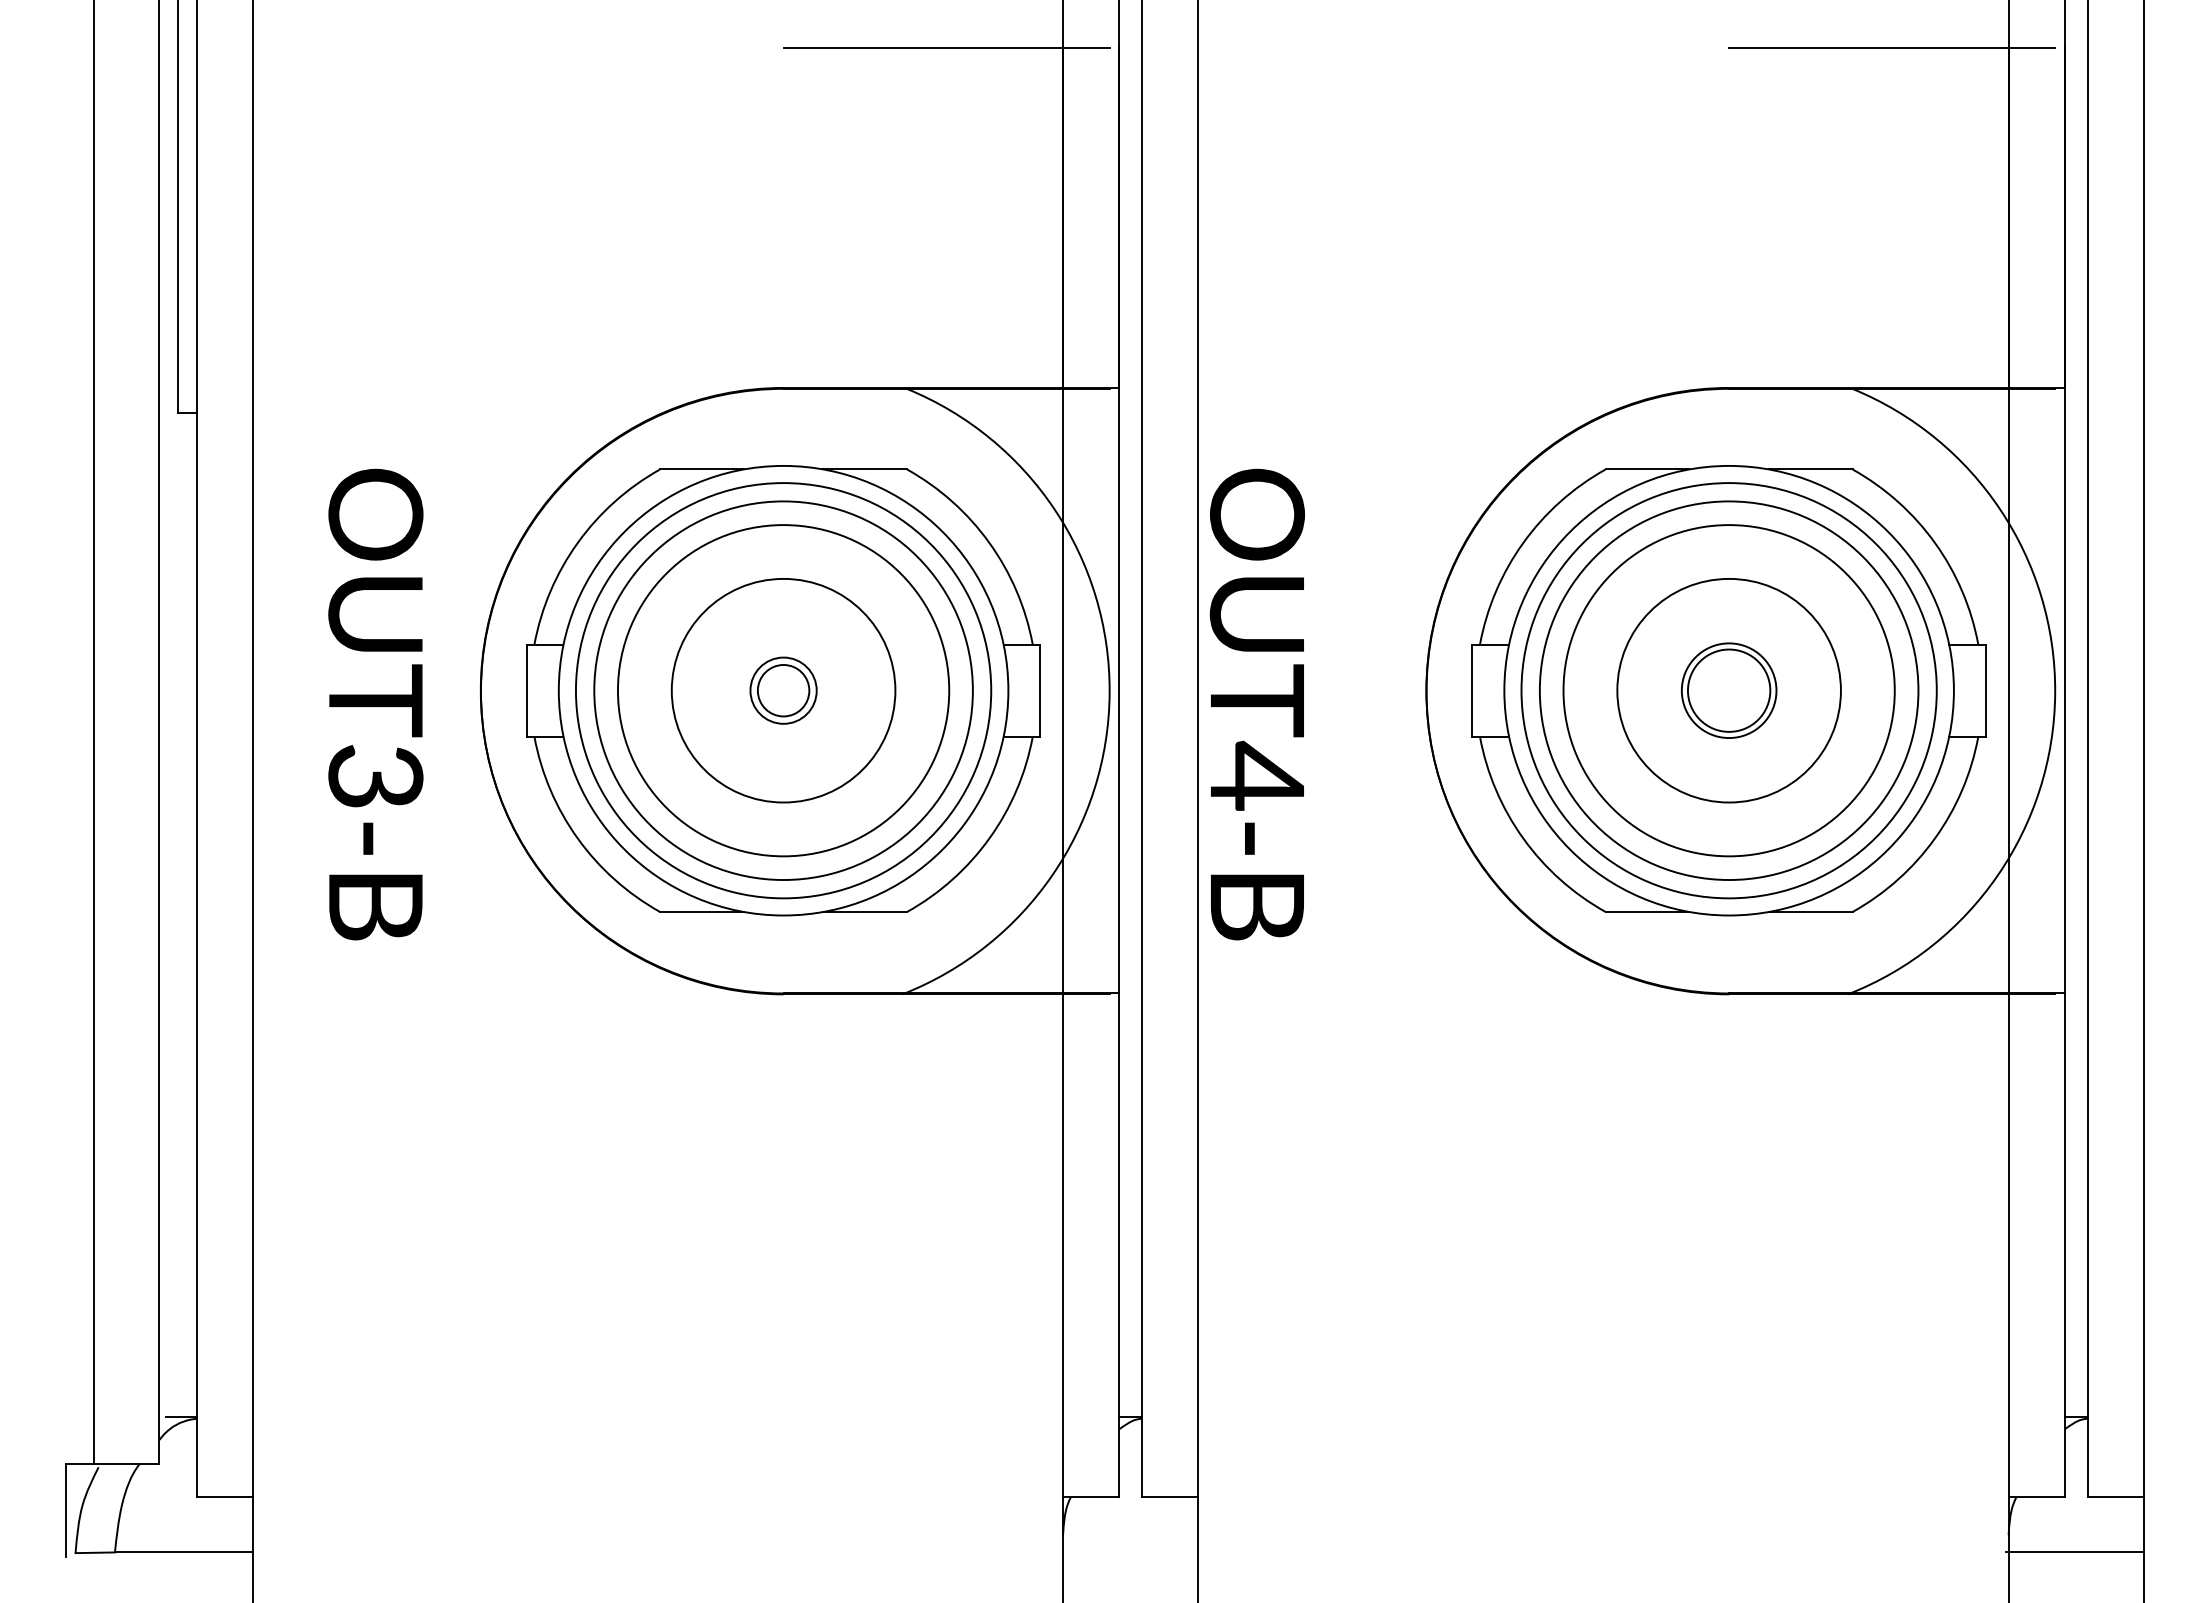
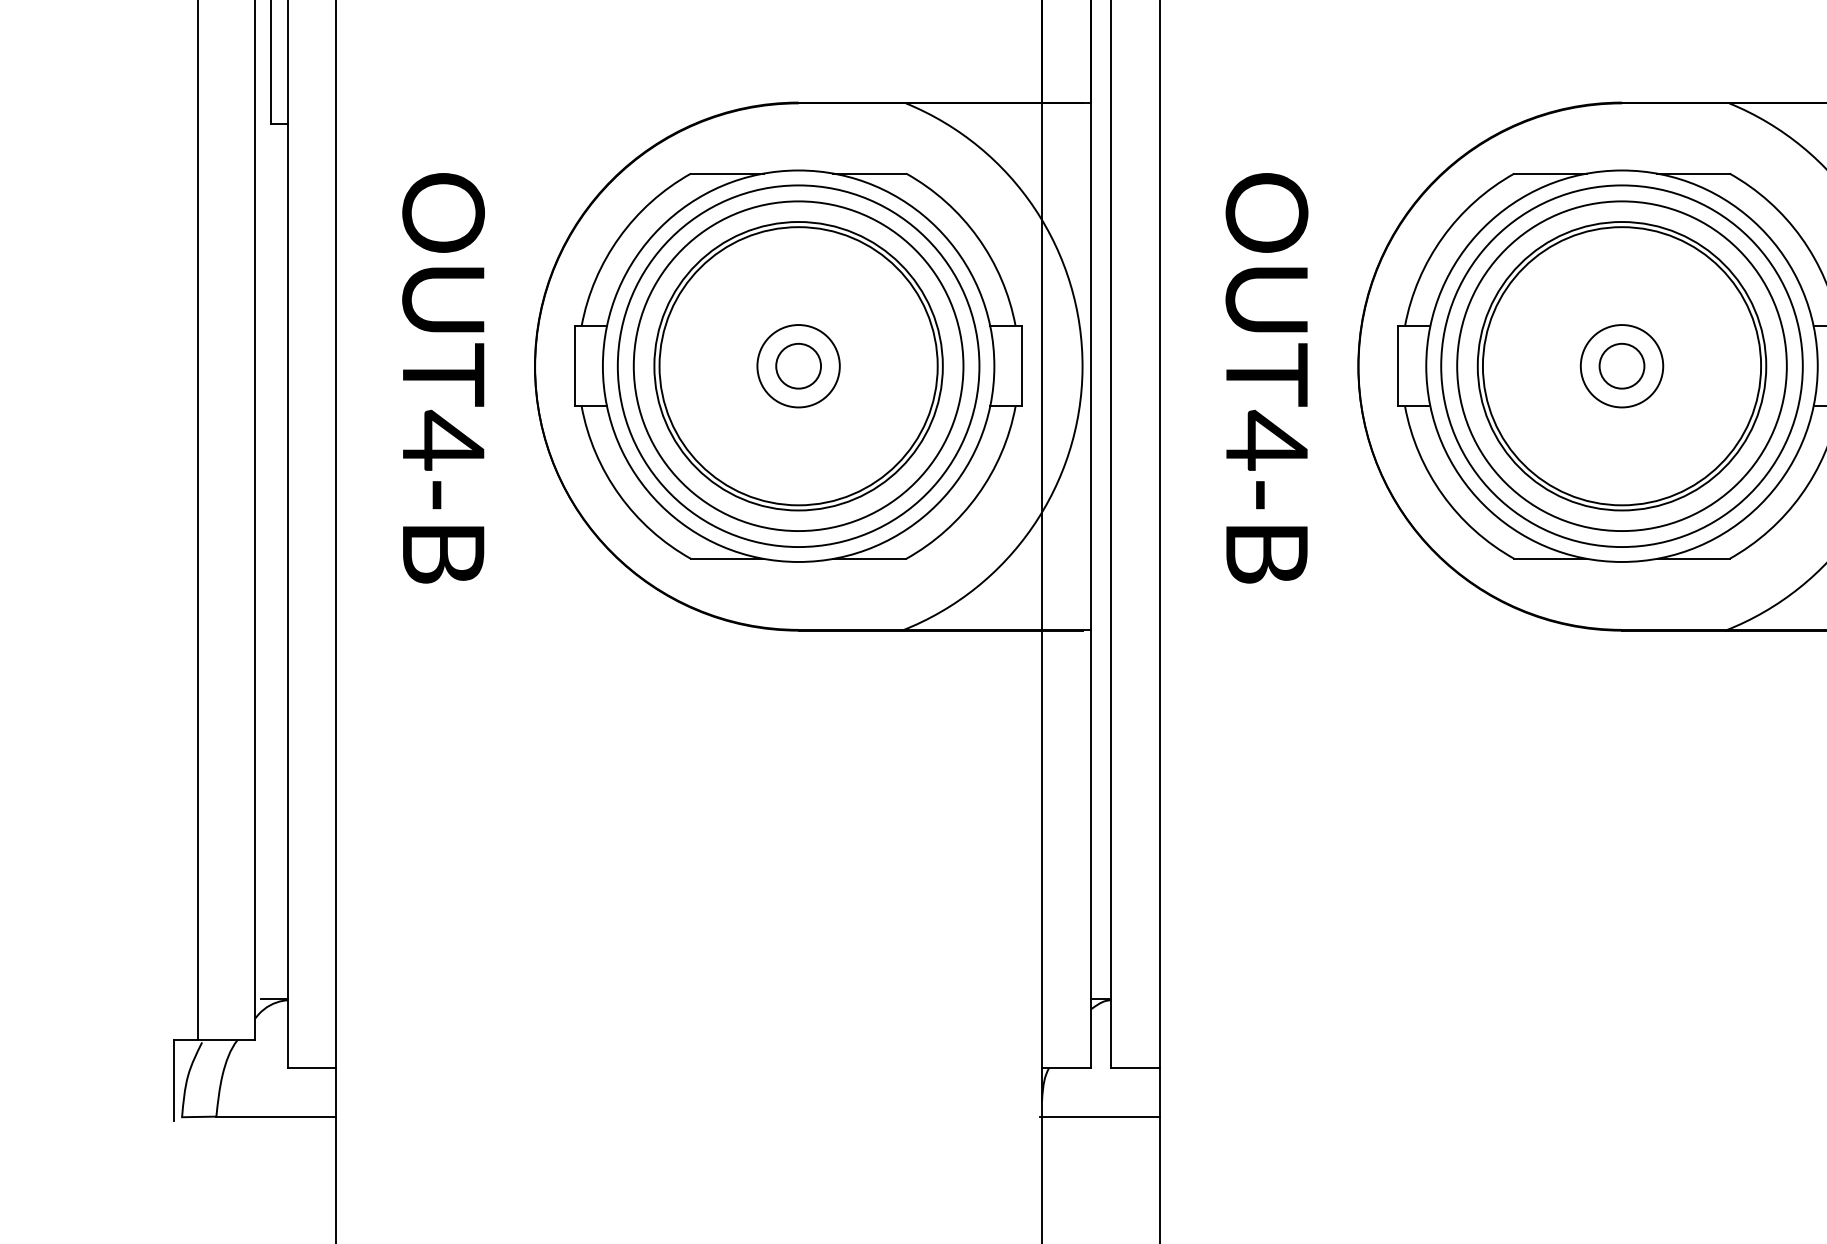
circle: (783, 690) -> (798, 366), size x1.43
circle: (783, 690) -> (798, 366), size x1.43
circle: (1728, 690) -> (1621, 366), size x0.62
circle: (1728, 690) -> (1621, 366), size x1.43
text: (1256, 704) -> (1266, 378), moved
text: (375, 775) -> (443, 440), OUT3-B -> OUT4-B
line: (1129, 1552) -> (1099, 1116), added

